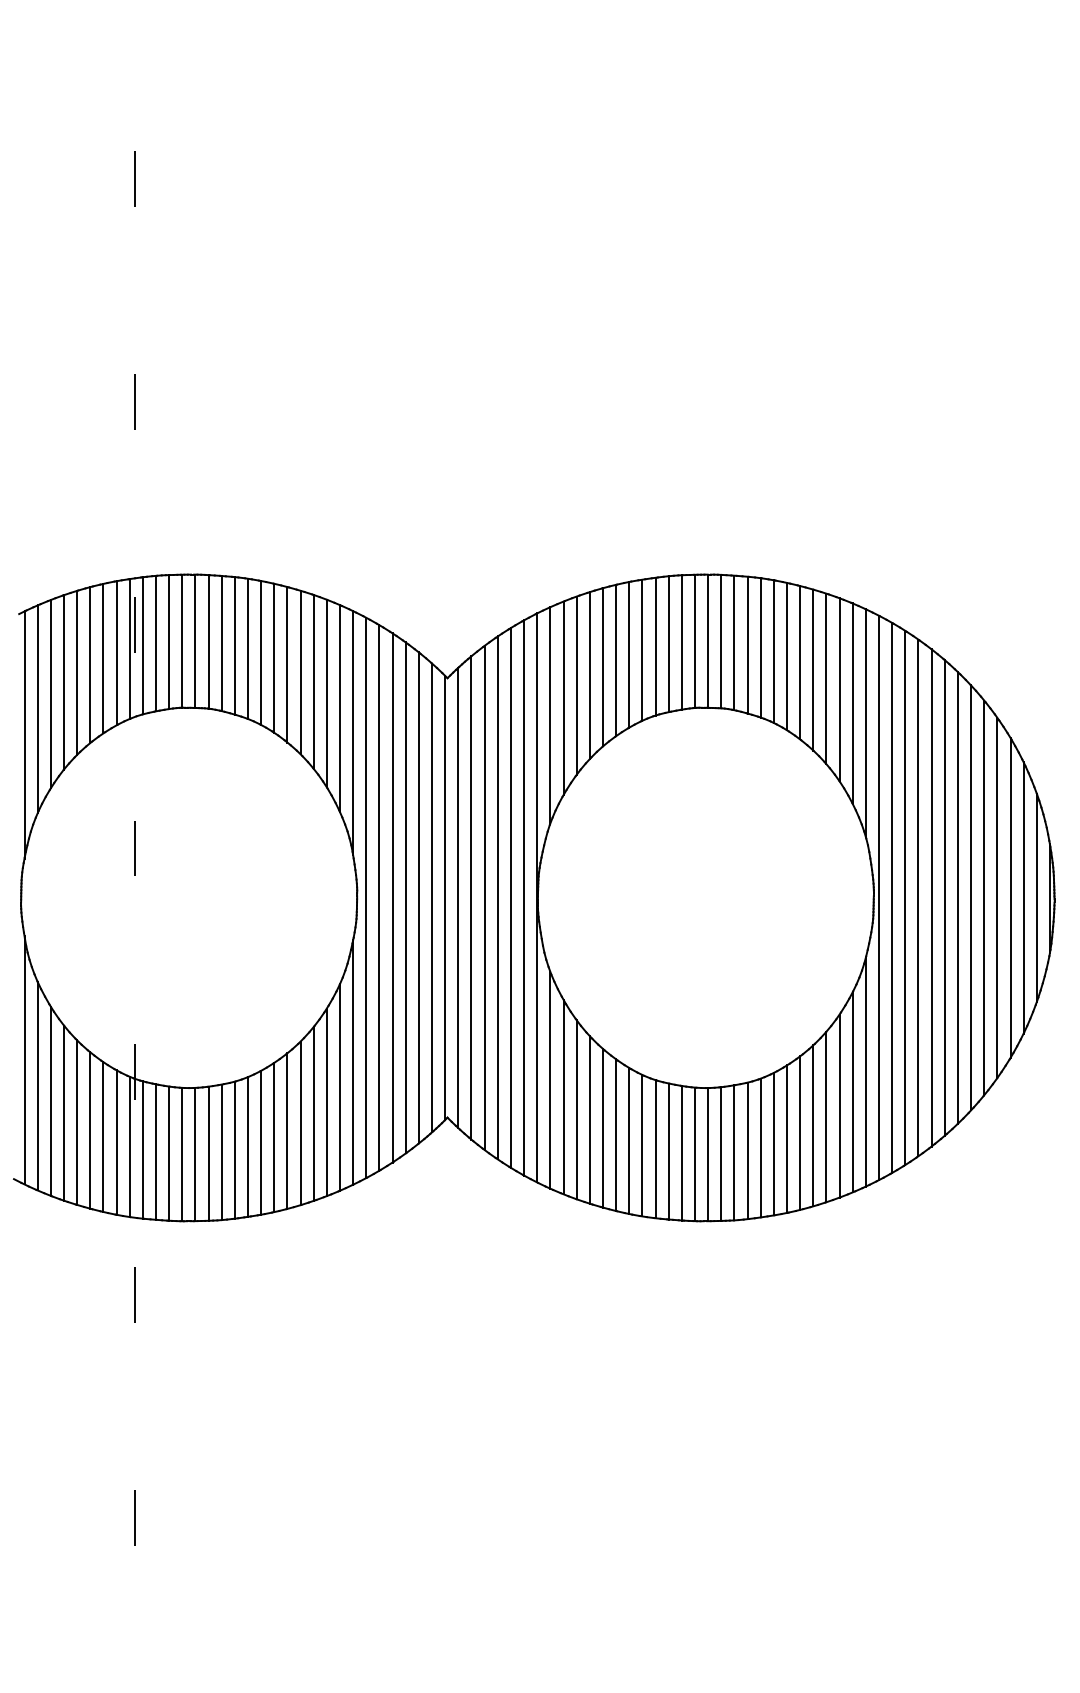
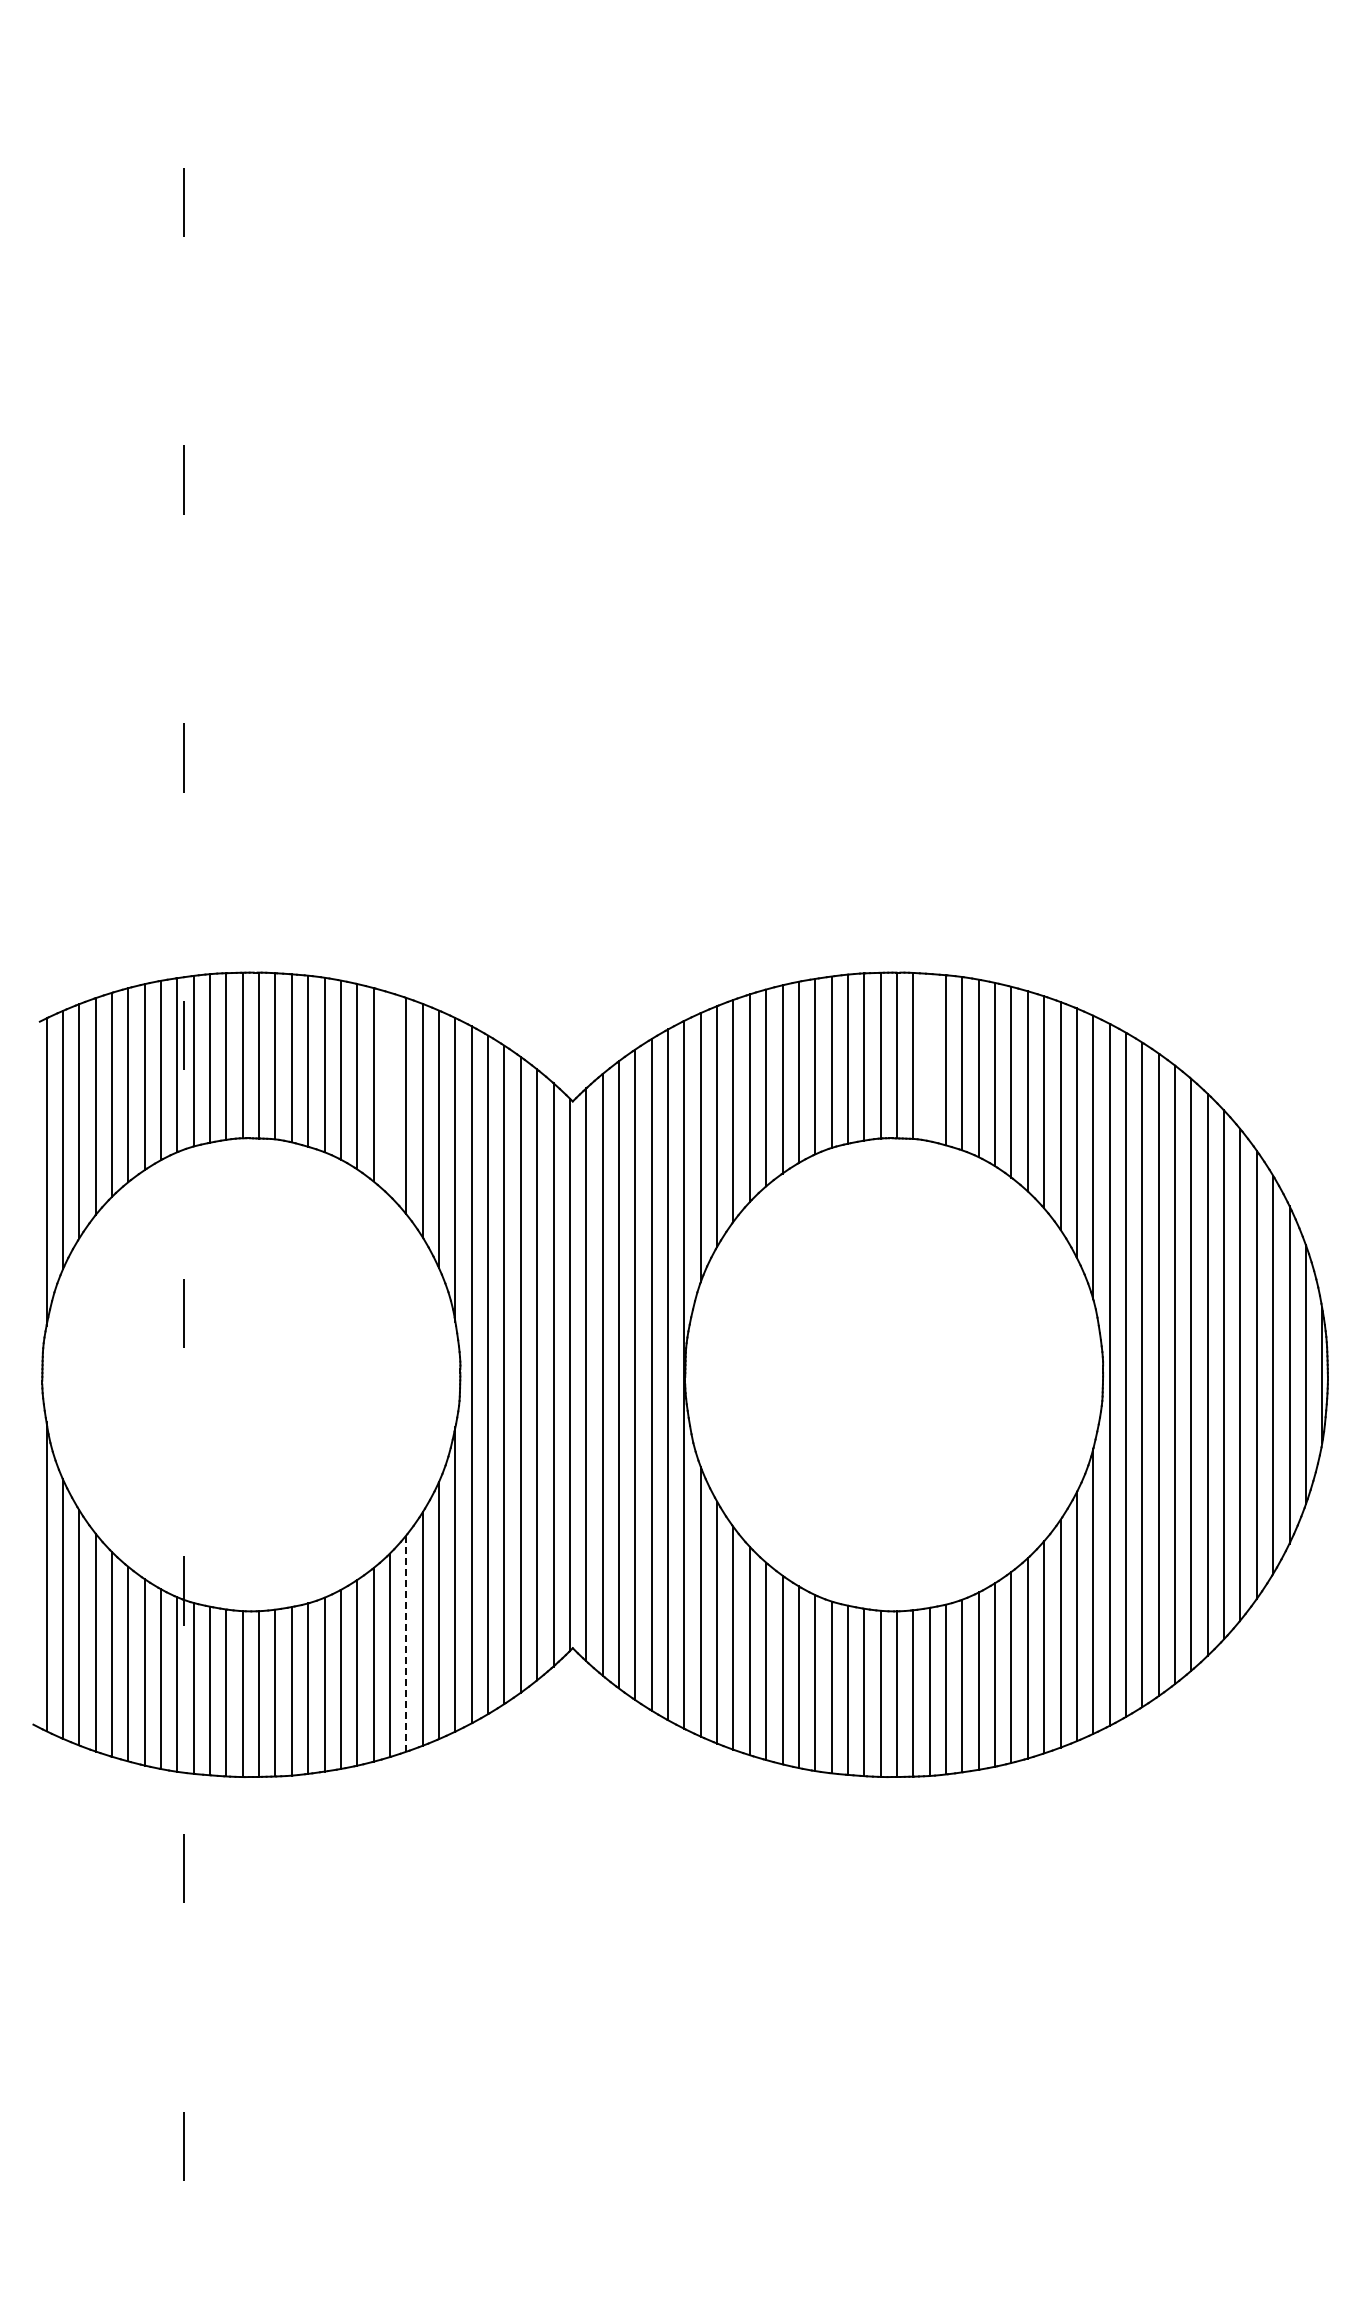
line: (734, 642) -> (929, 1057), removed
line: (301, 672) -> (390, 1094), removed
line: (313, 1113) -> (406, 1643), solid -> dashed

